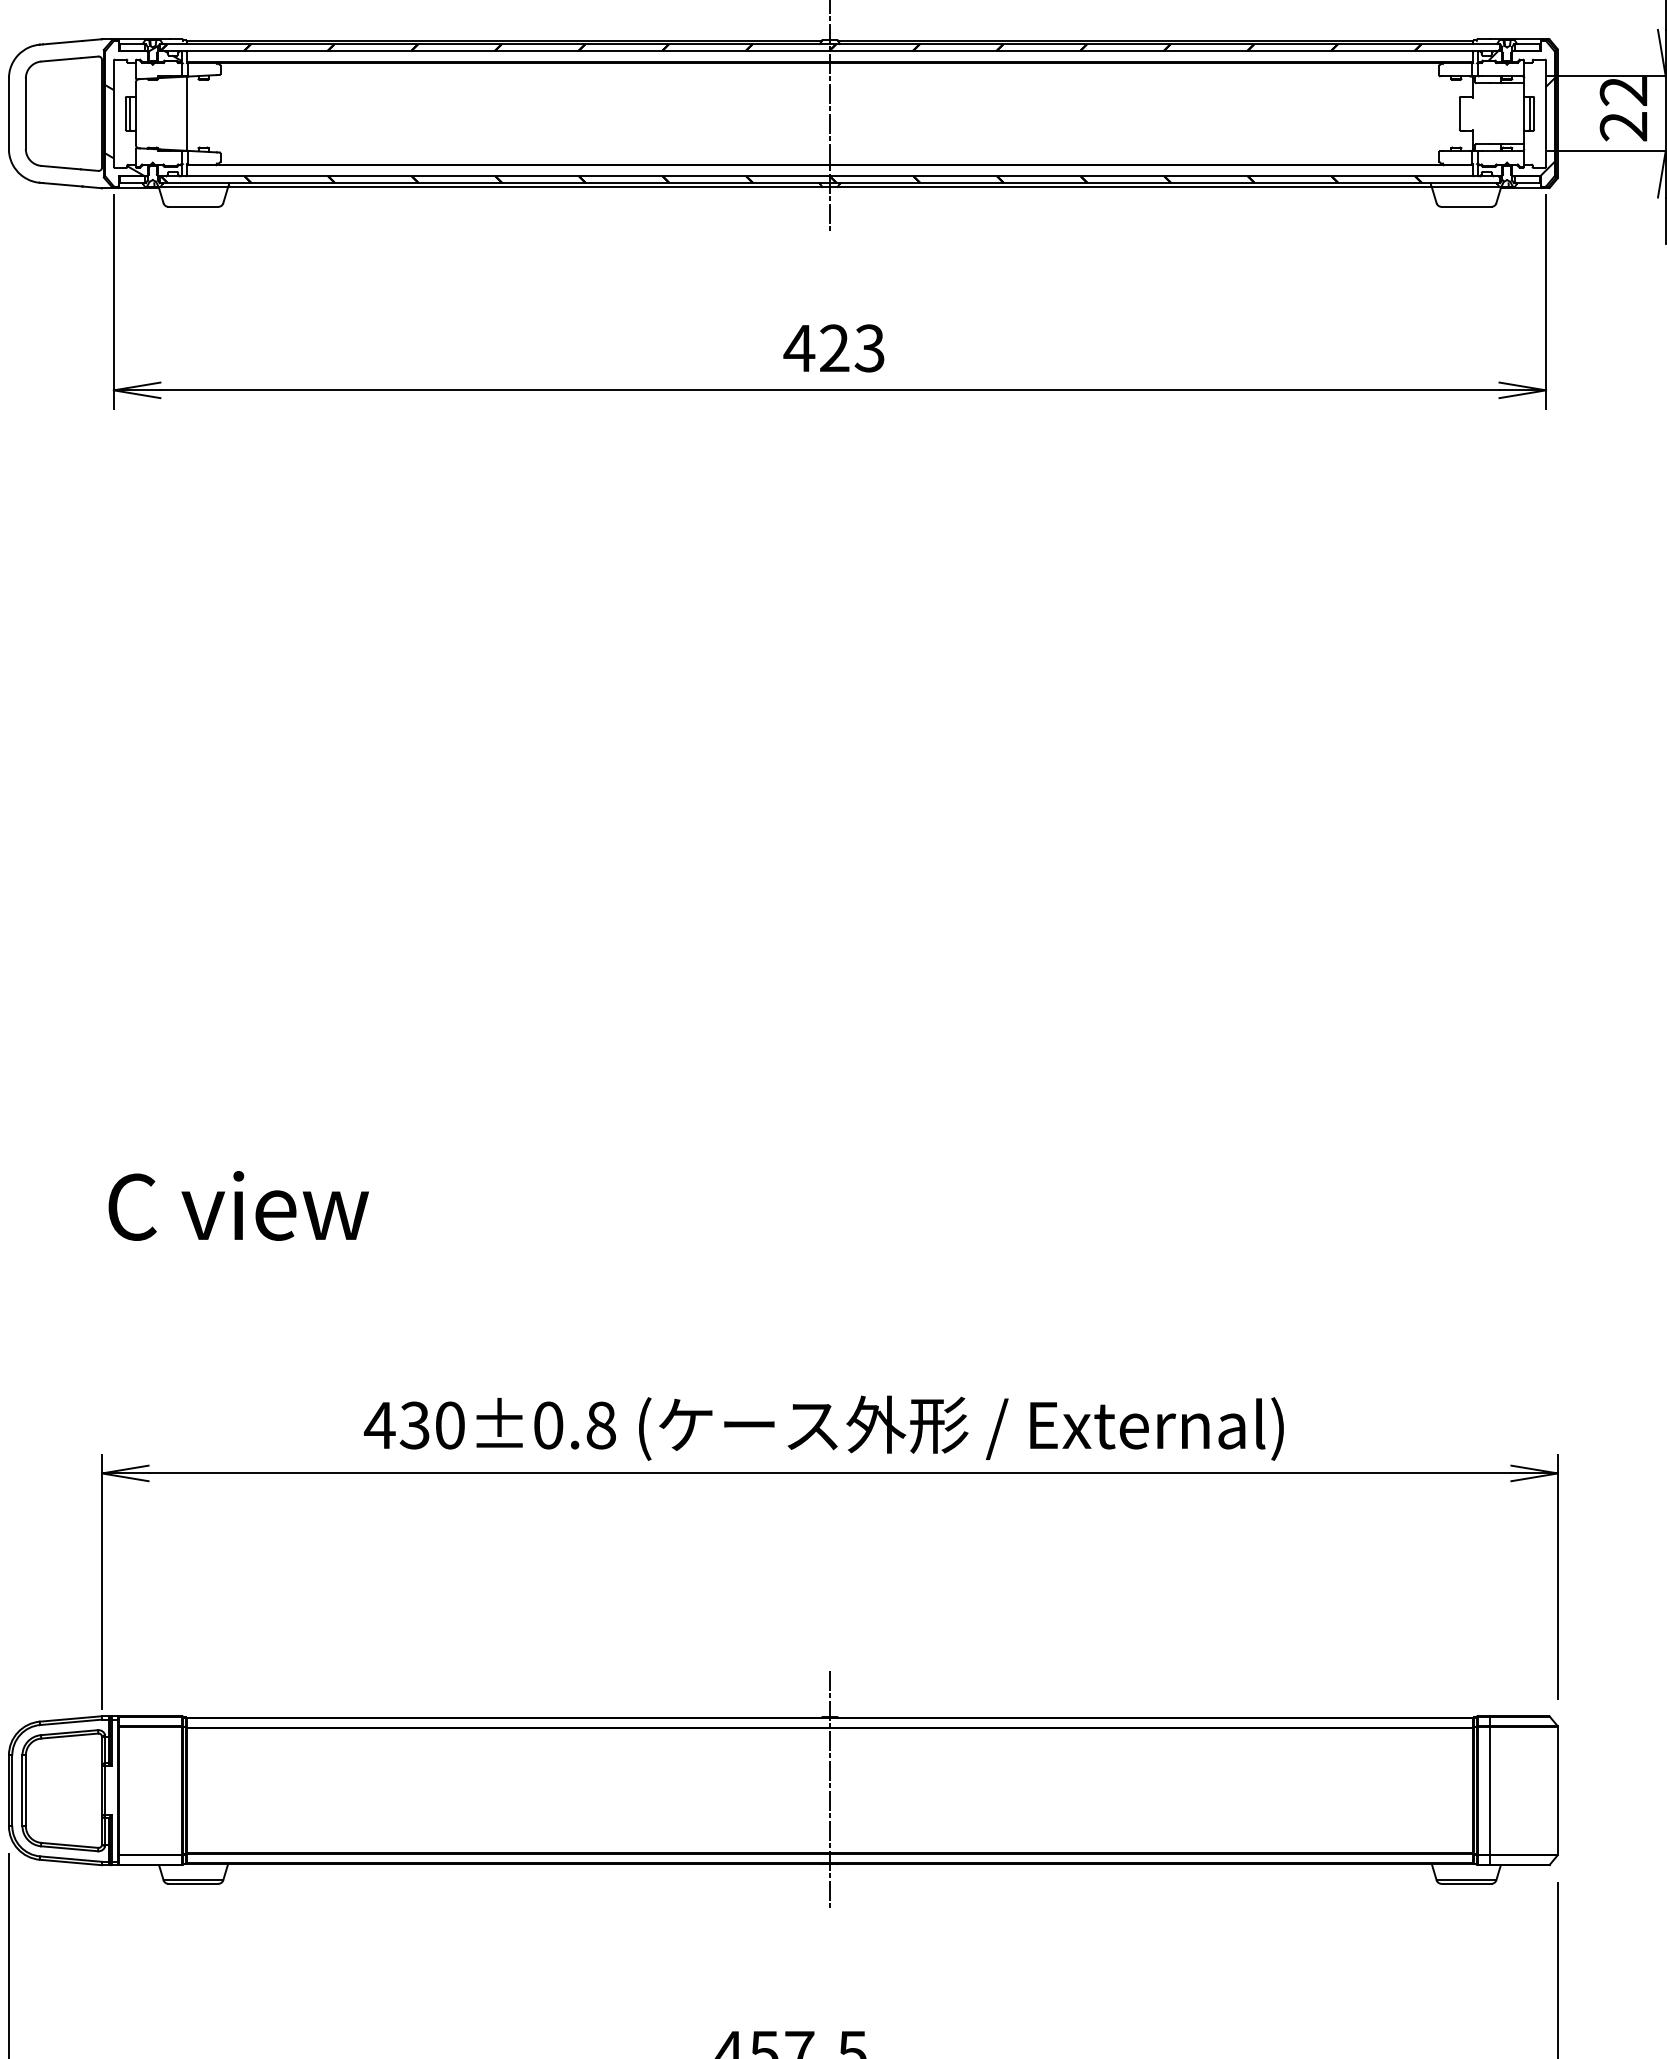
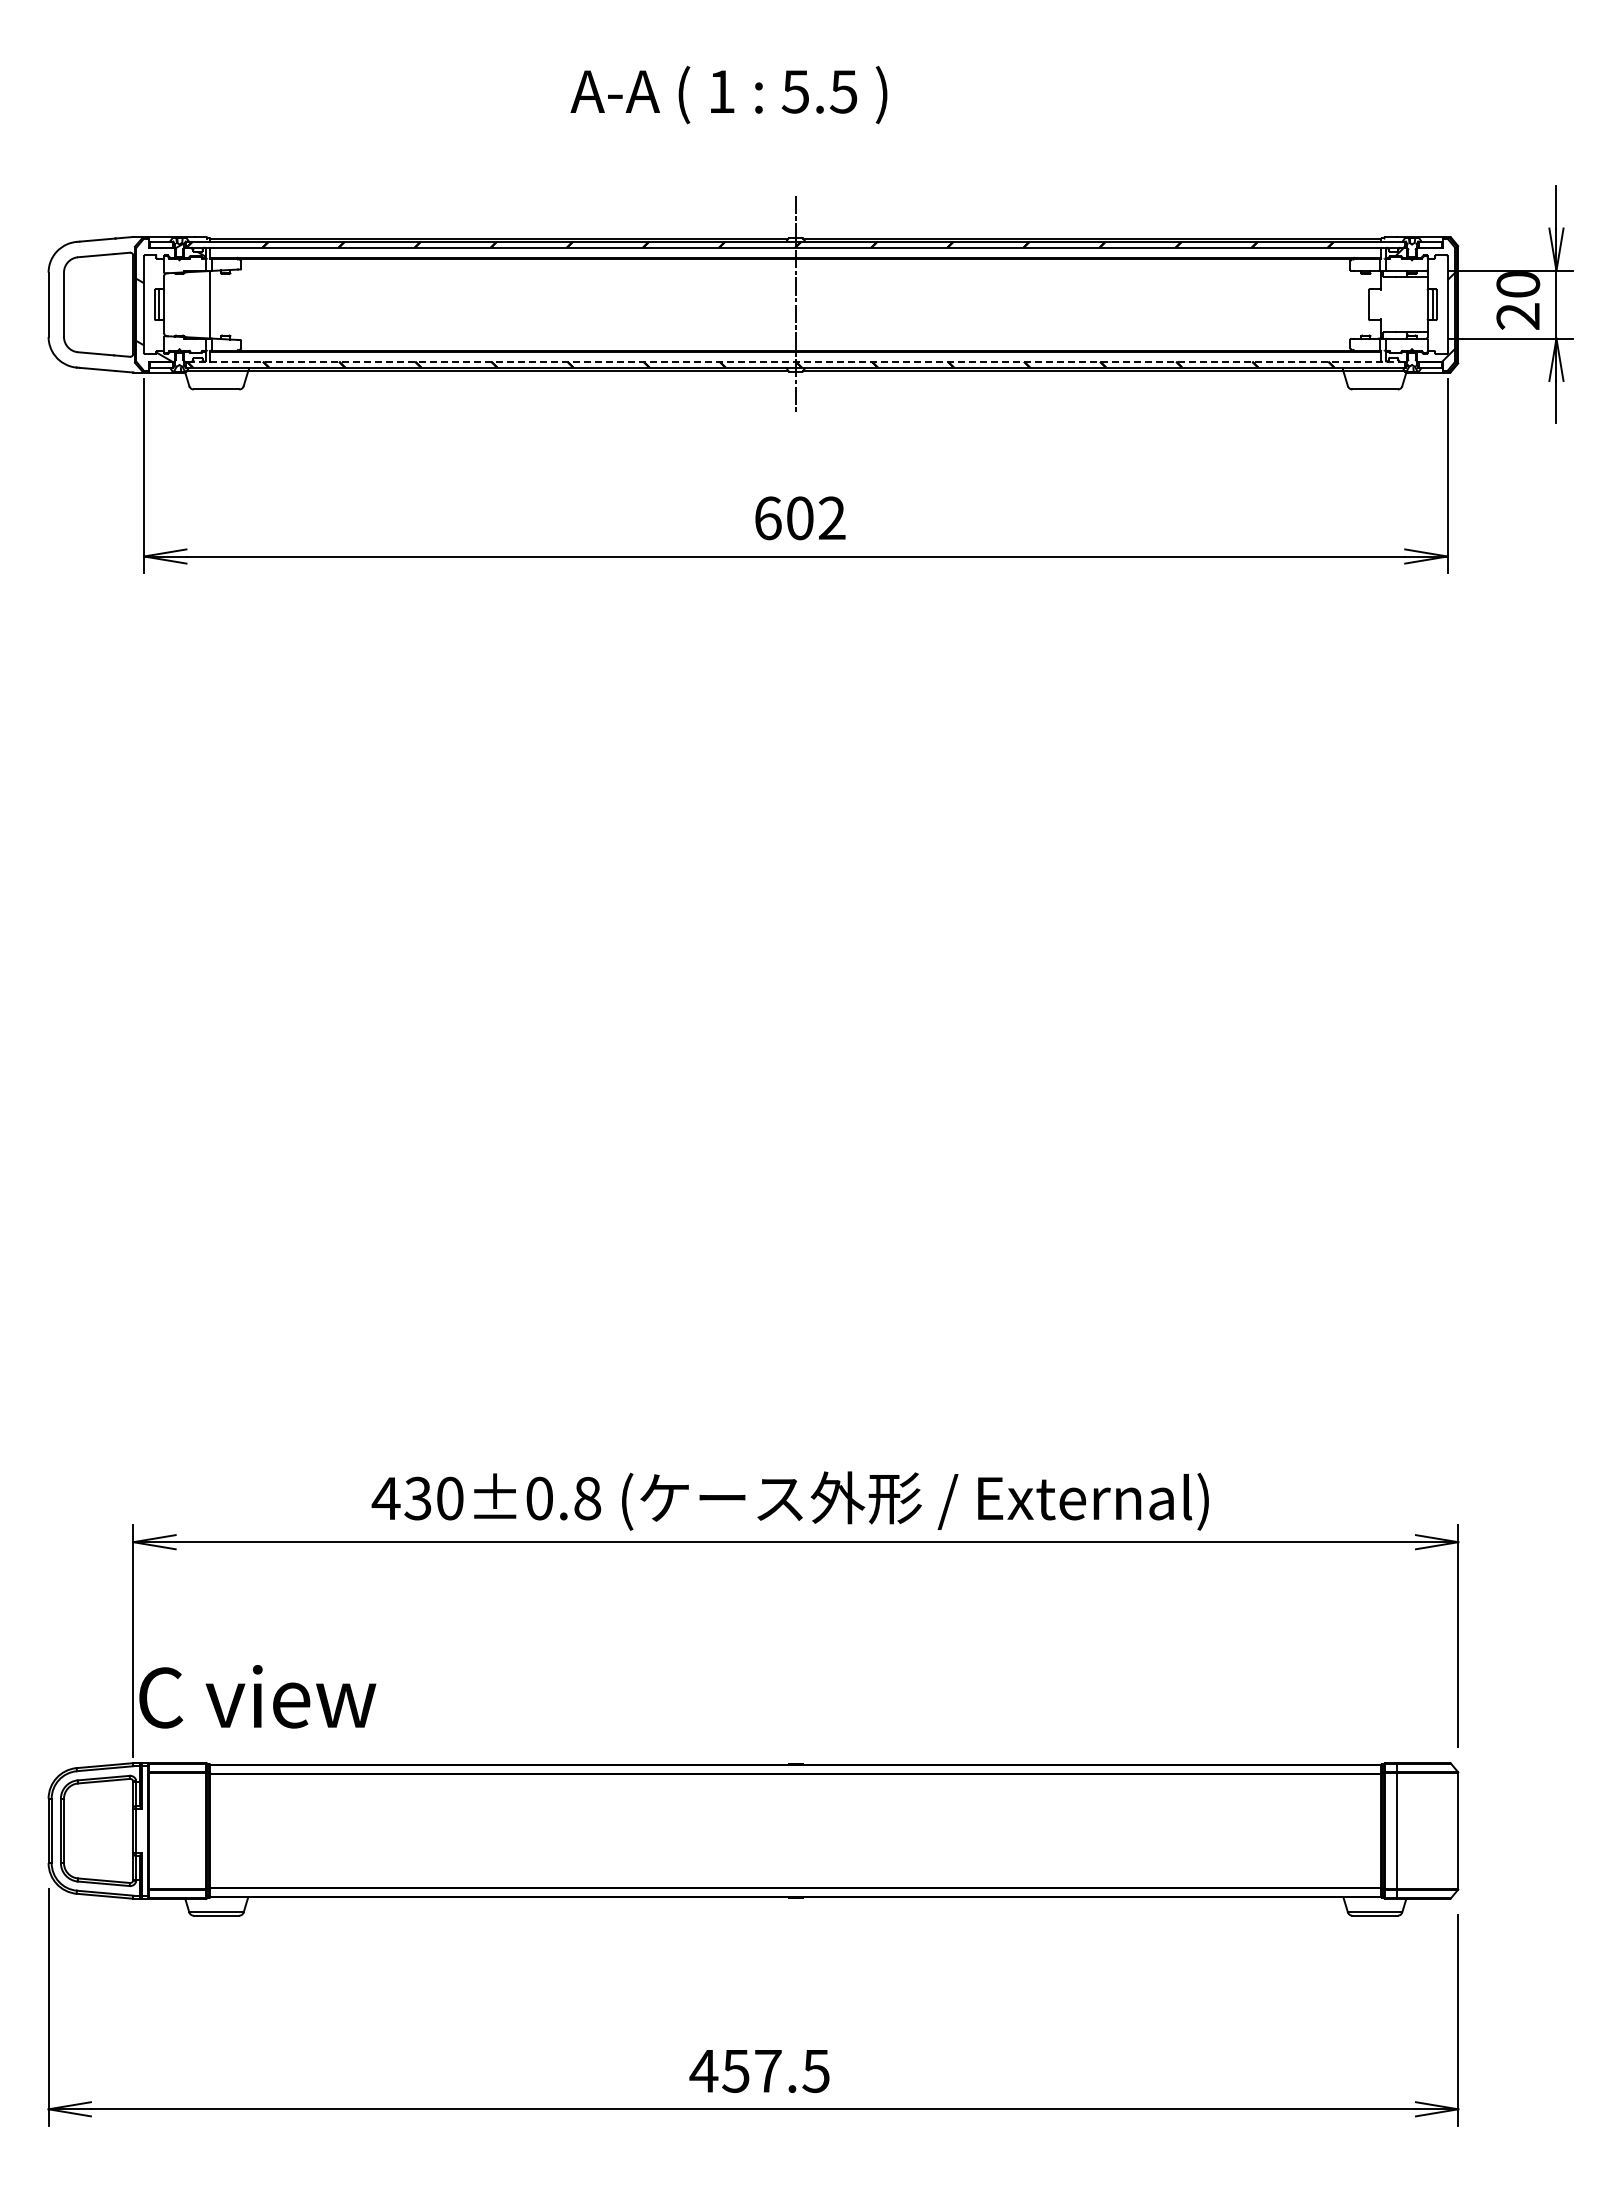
text: (1624, 91) -> (1518, 284), 22 -> 20
line: (829, 176) -> (795, 361), solid -> dashed
text: (834, 348) -> (799, 518), 423 -> 602
text: (238, 1205) -> (257, 1696), moved
line: (829, 1790) -> (795, 1830), removed

